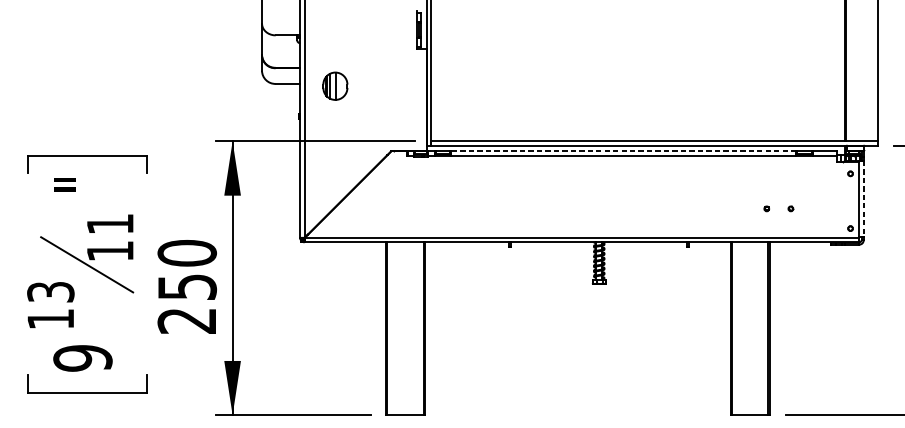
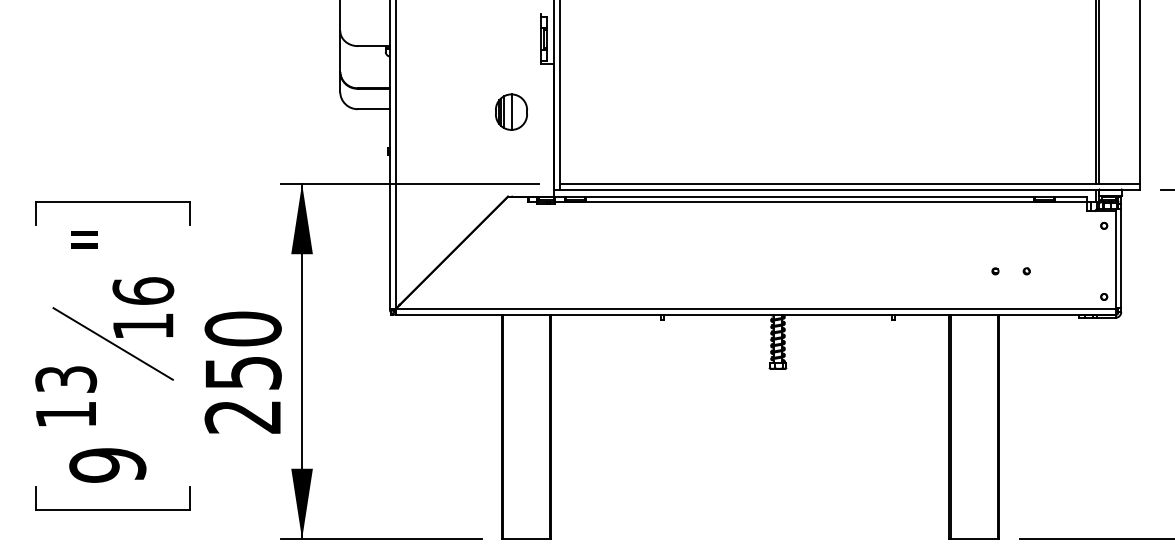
part: (335, 85) -> (511, 111), moved
line: (623, 151) -> (809, 196), dashed -> solid
line: (863, 198) -> (1121, 258), dashed -> solid
text: (110, 223) -> (143, 290), 11 -> 16

